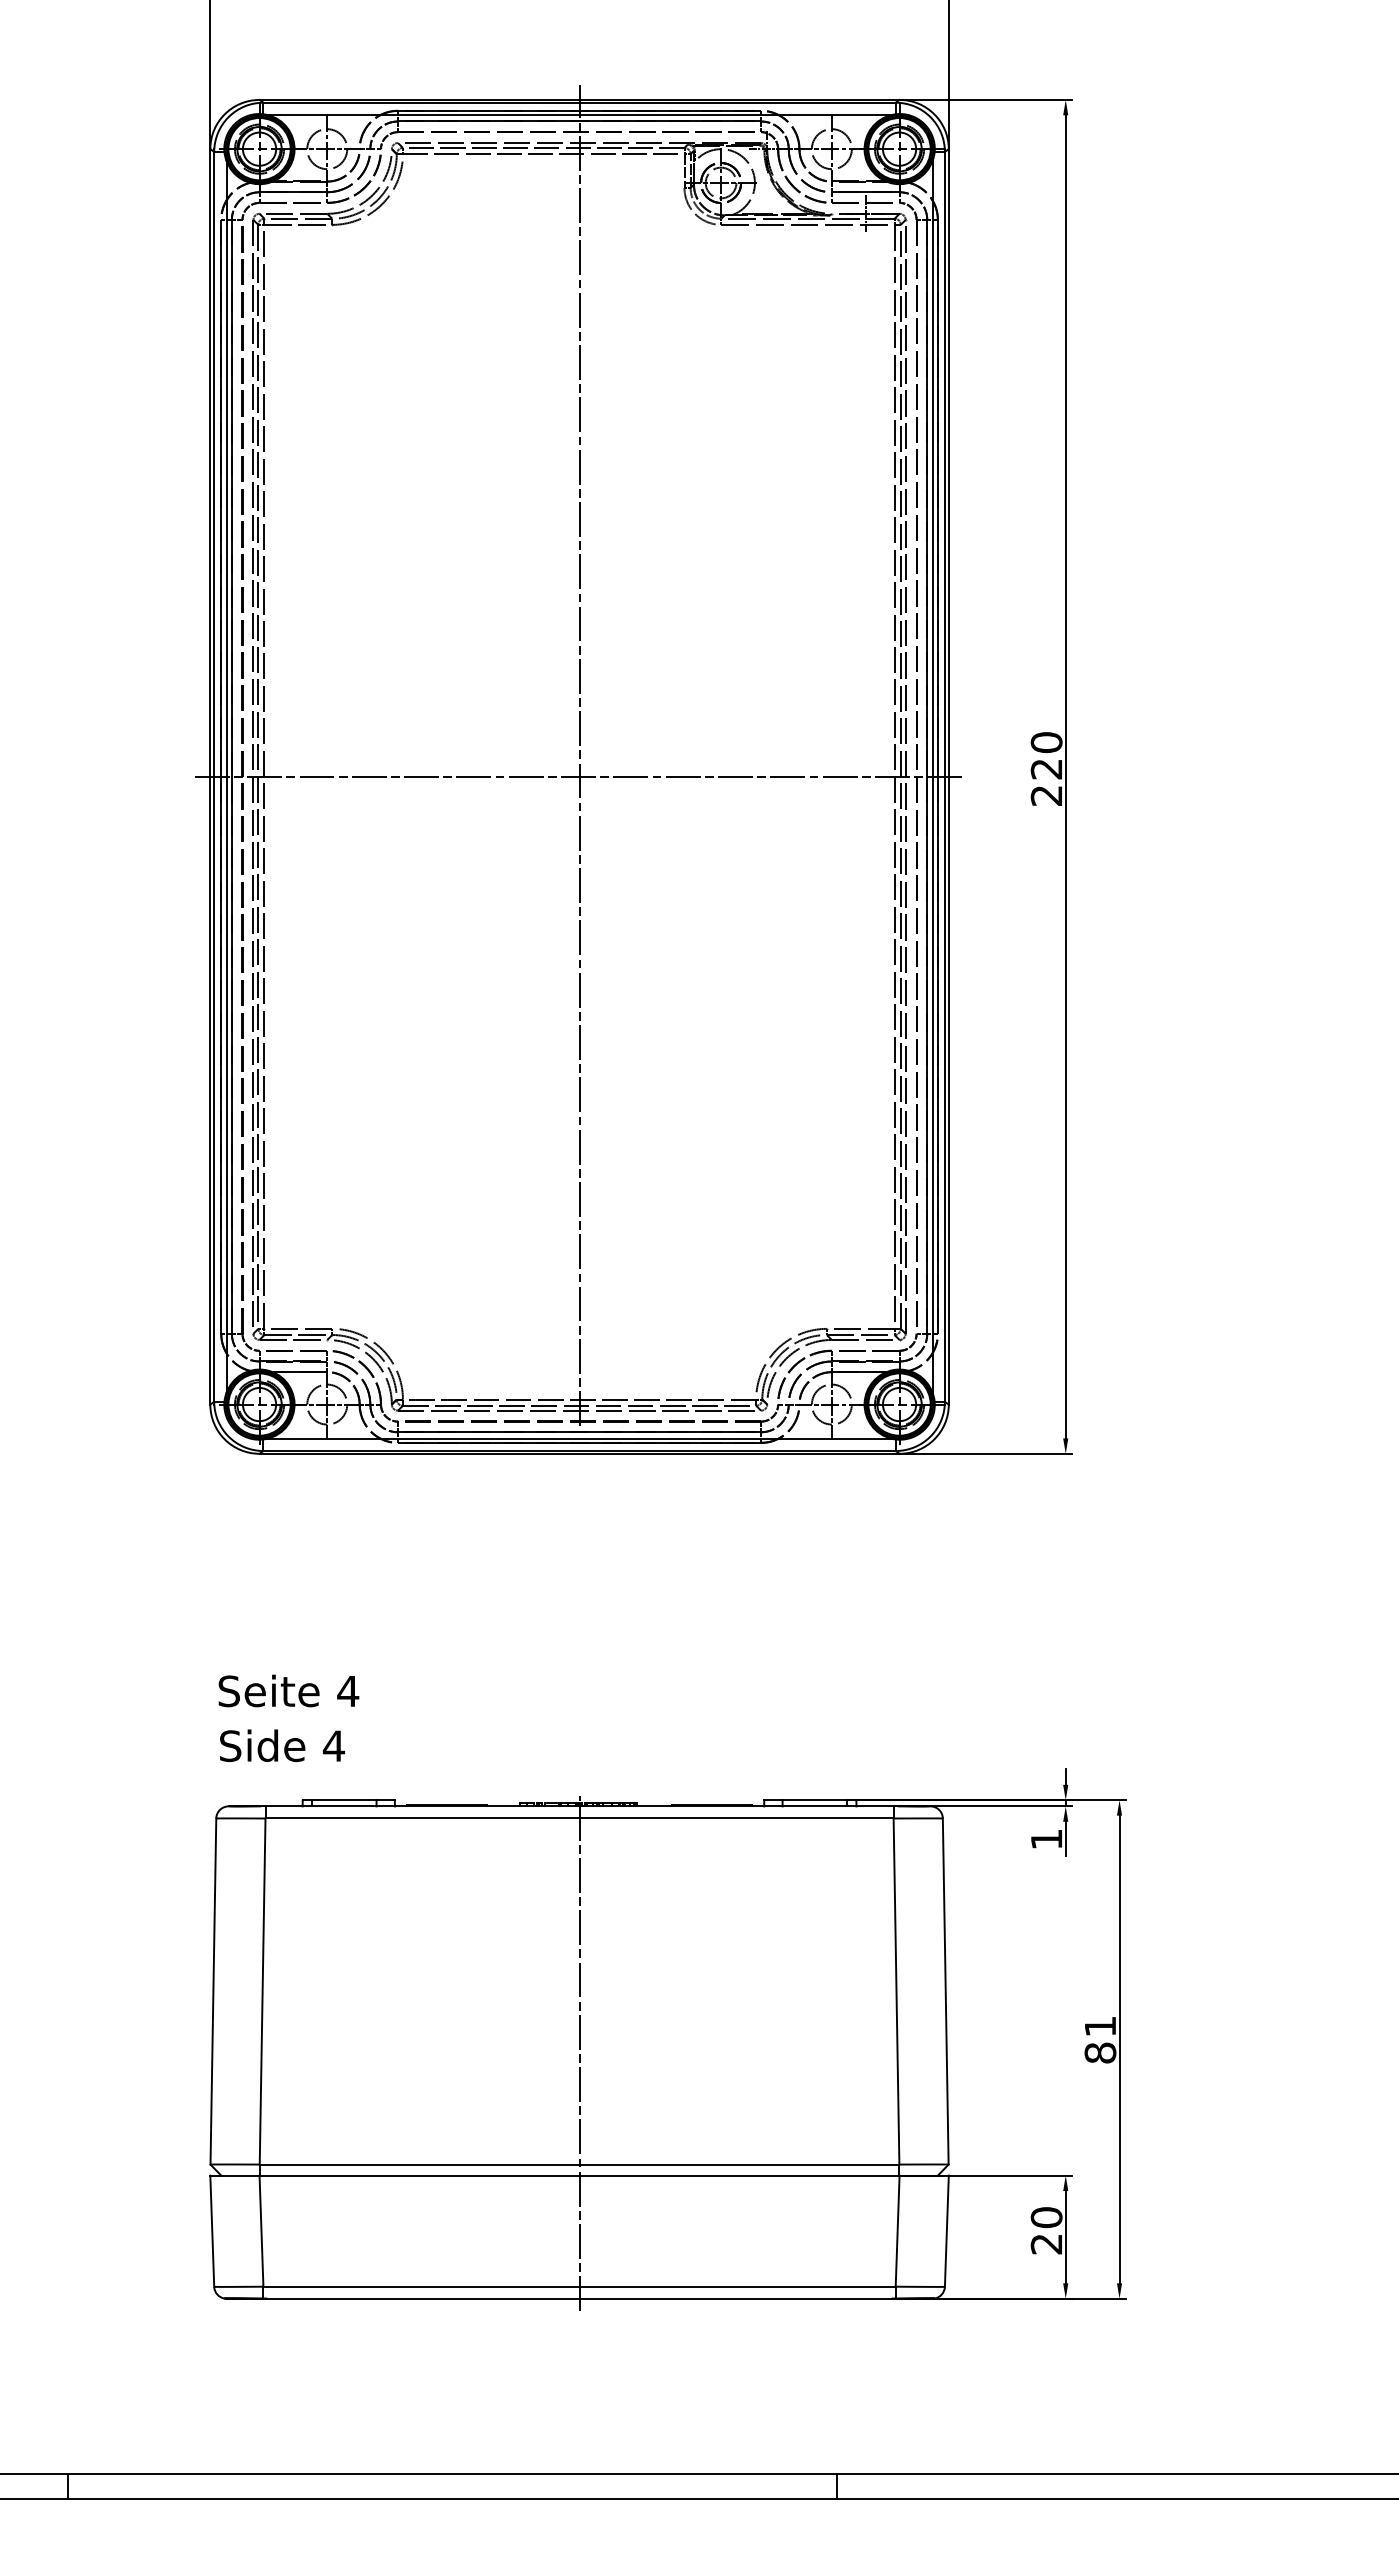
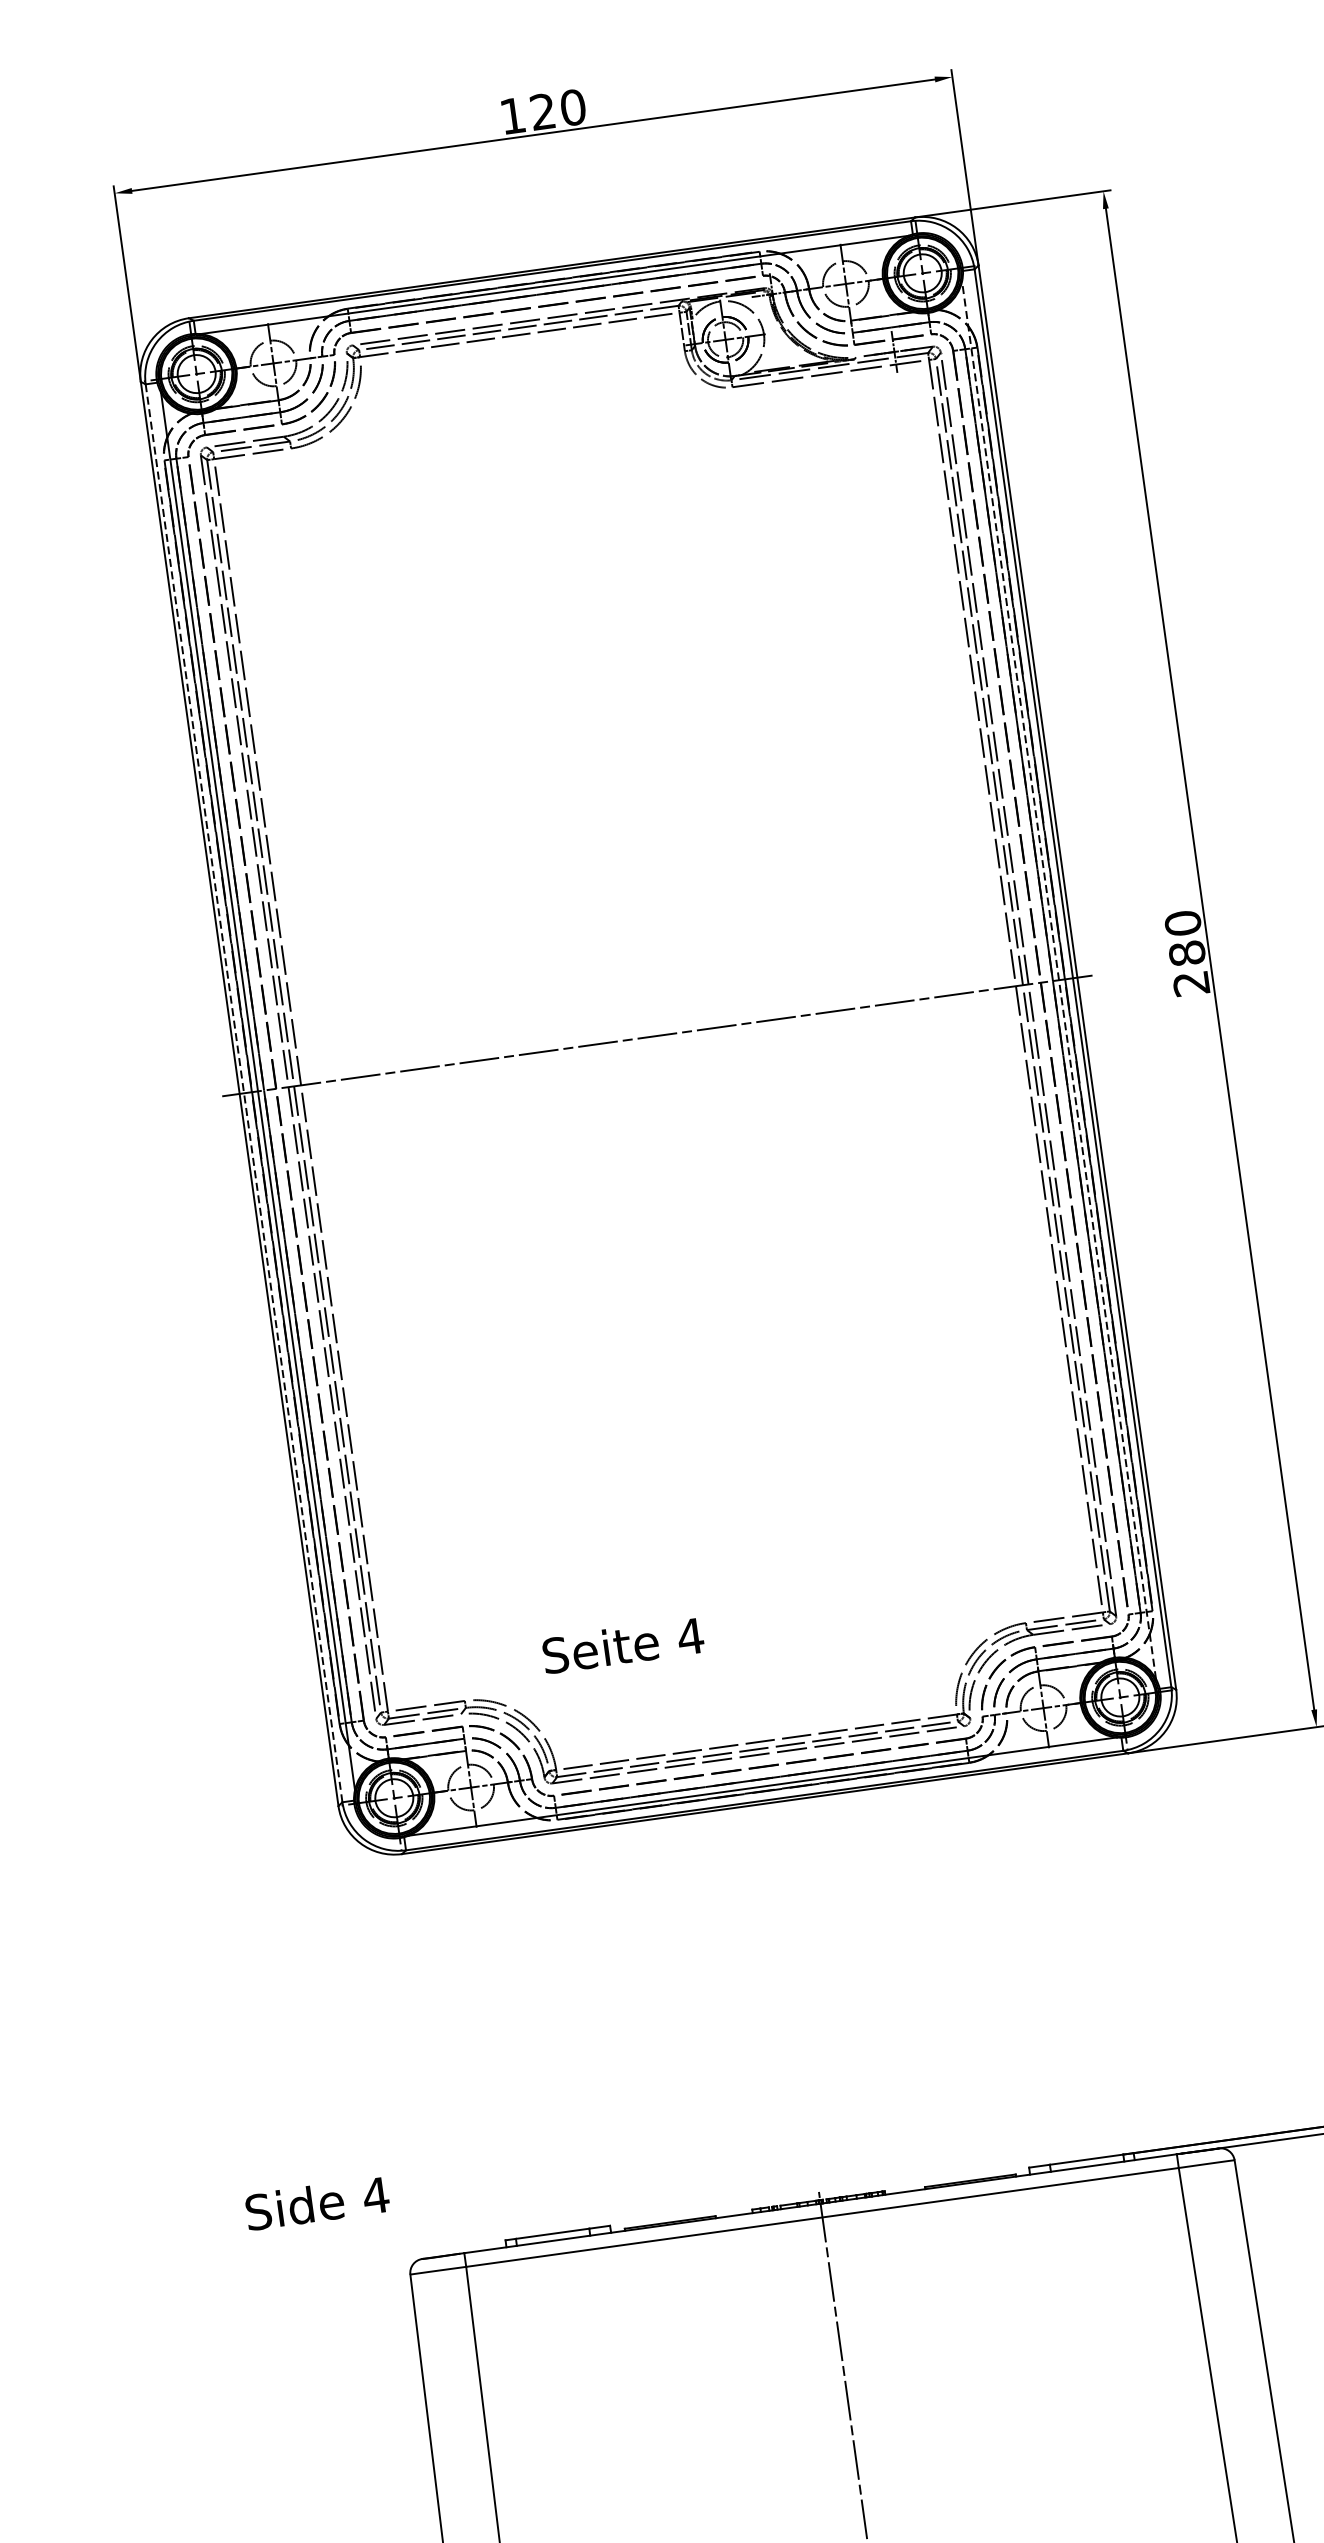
line: (579, 755) -> (655, 1011), removed
text: (1046, 768) -> (1186, 952), 220 -> 280
line: (214, 776) -> (244, 1092), solid -> dashed
line: (932, 776) -> (1058, 979), solid -> dashed
text: (288, 1690) -> (622, 1645), moved
text: (282, 1745) -> (317, 2203), moved

